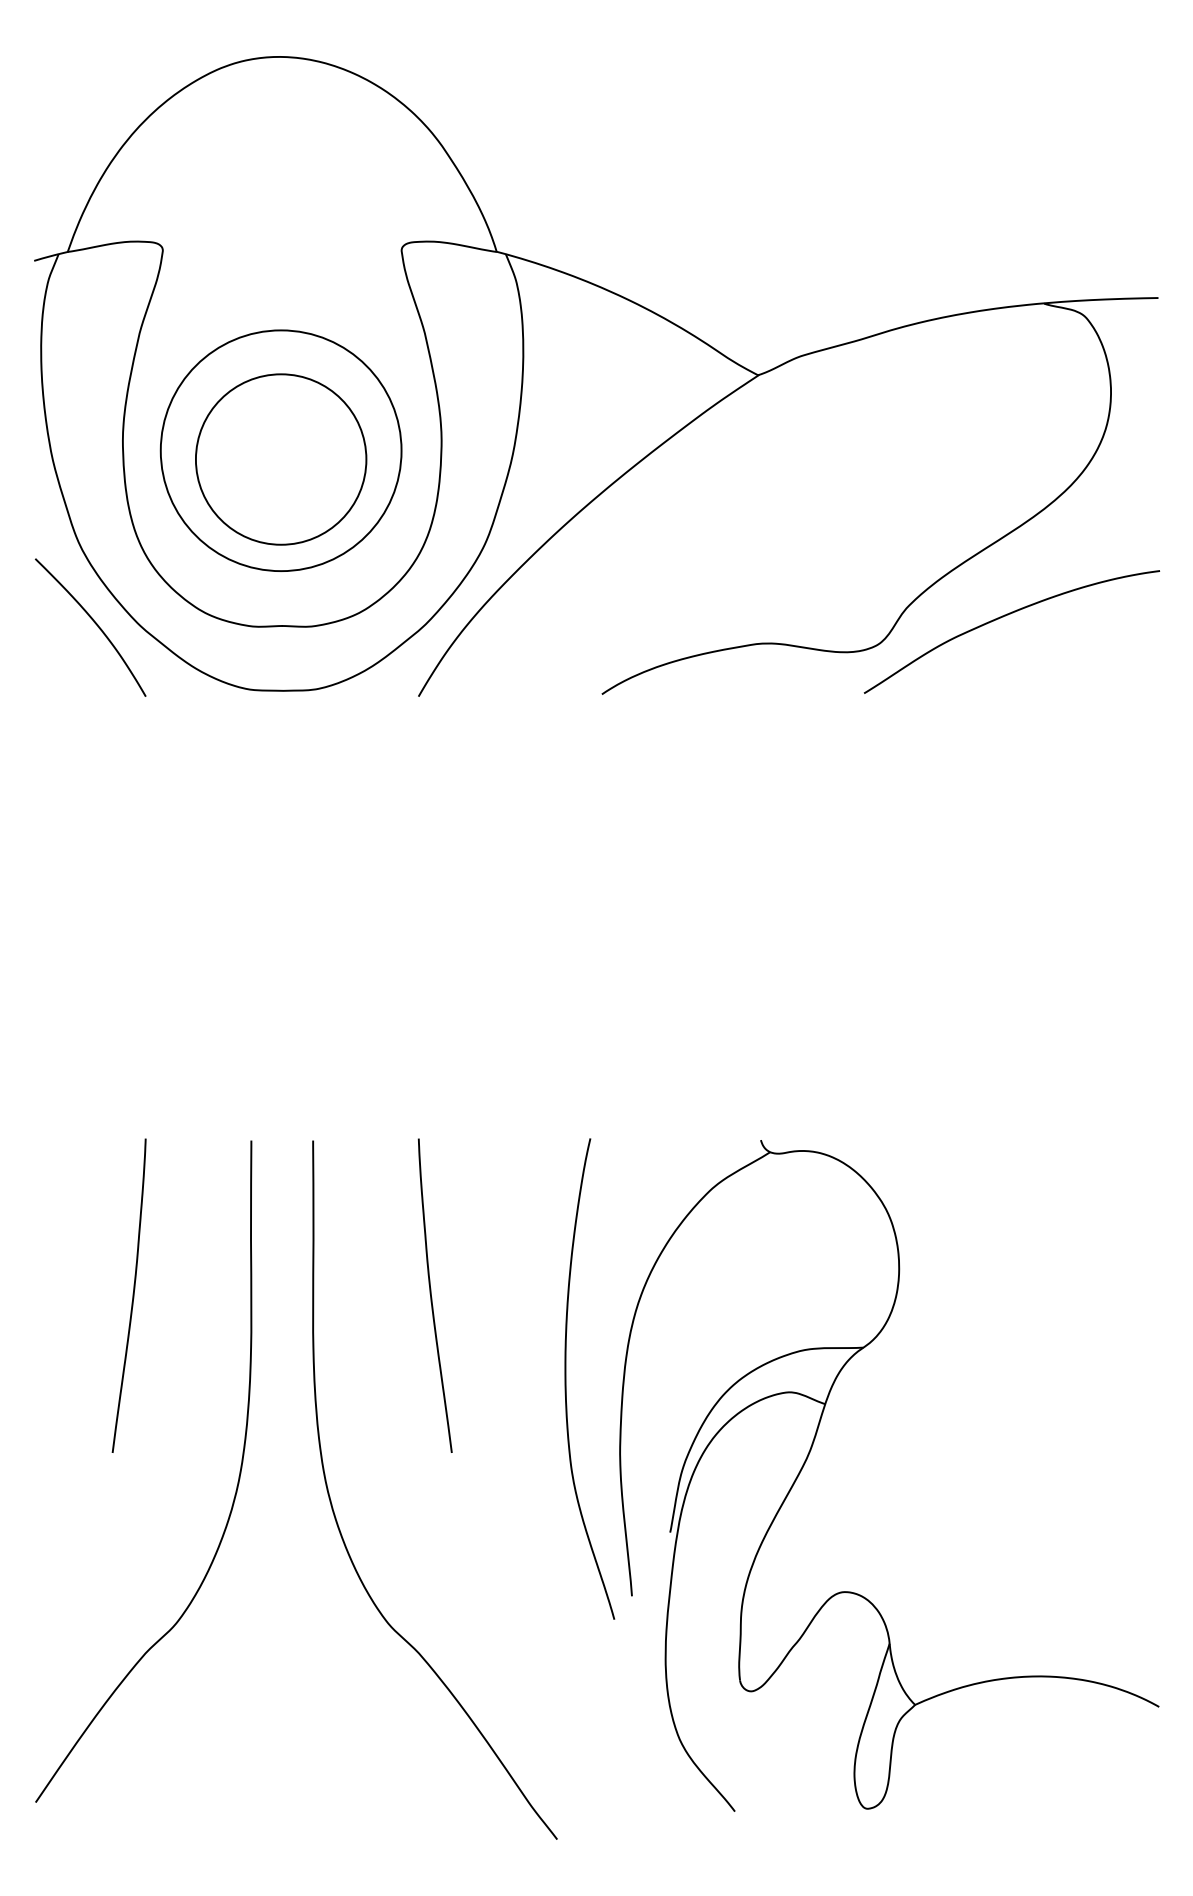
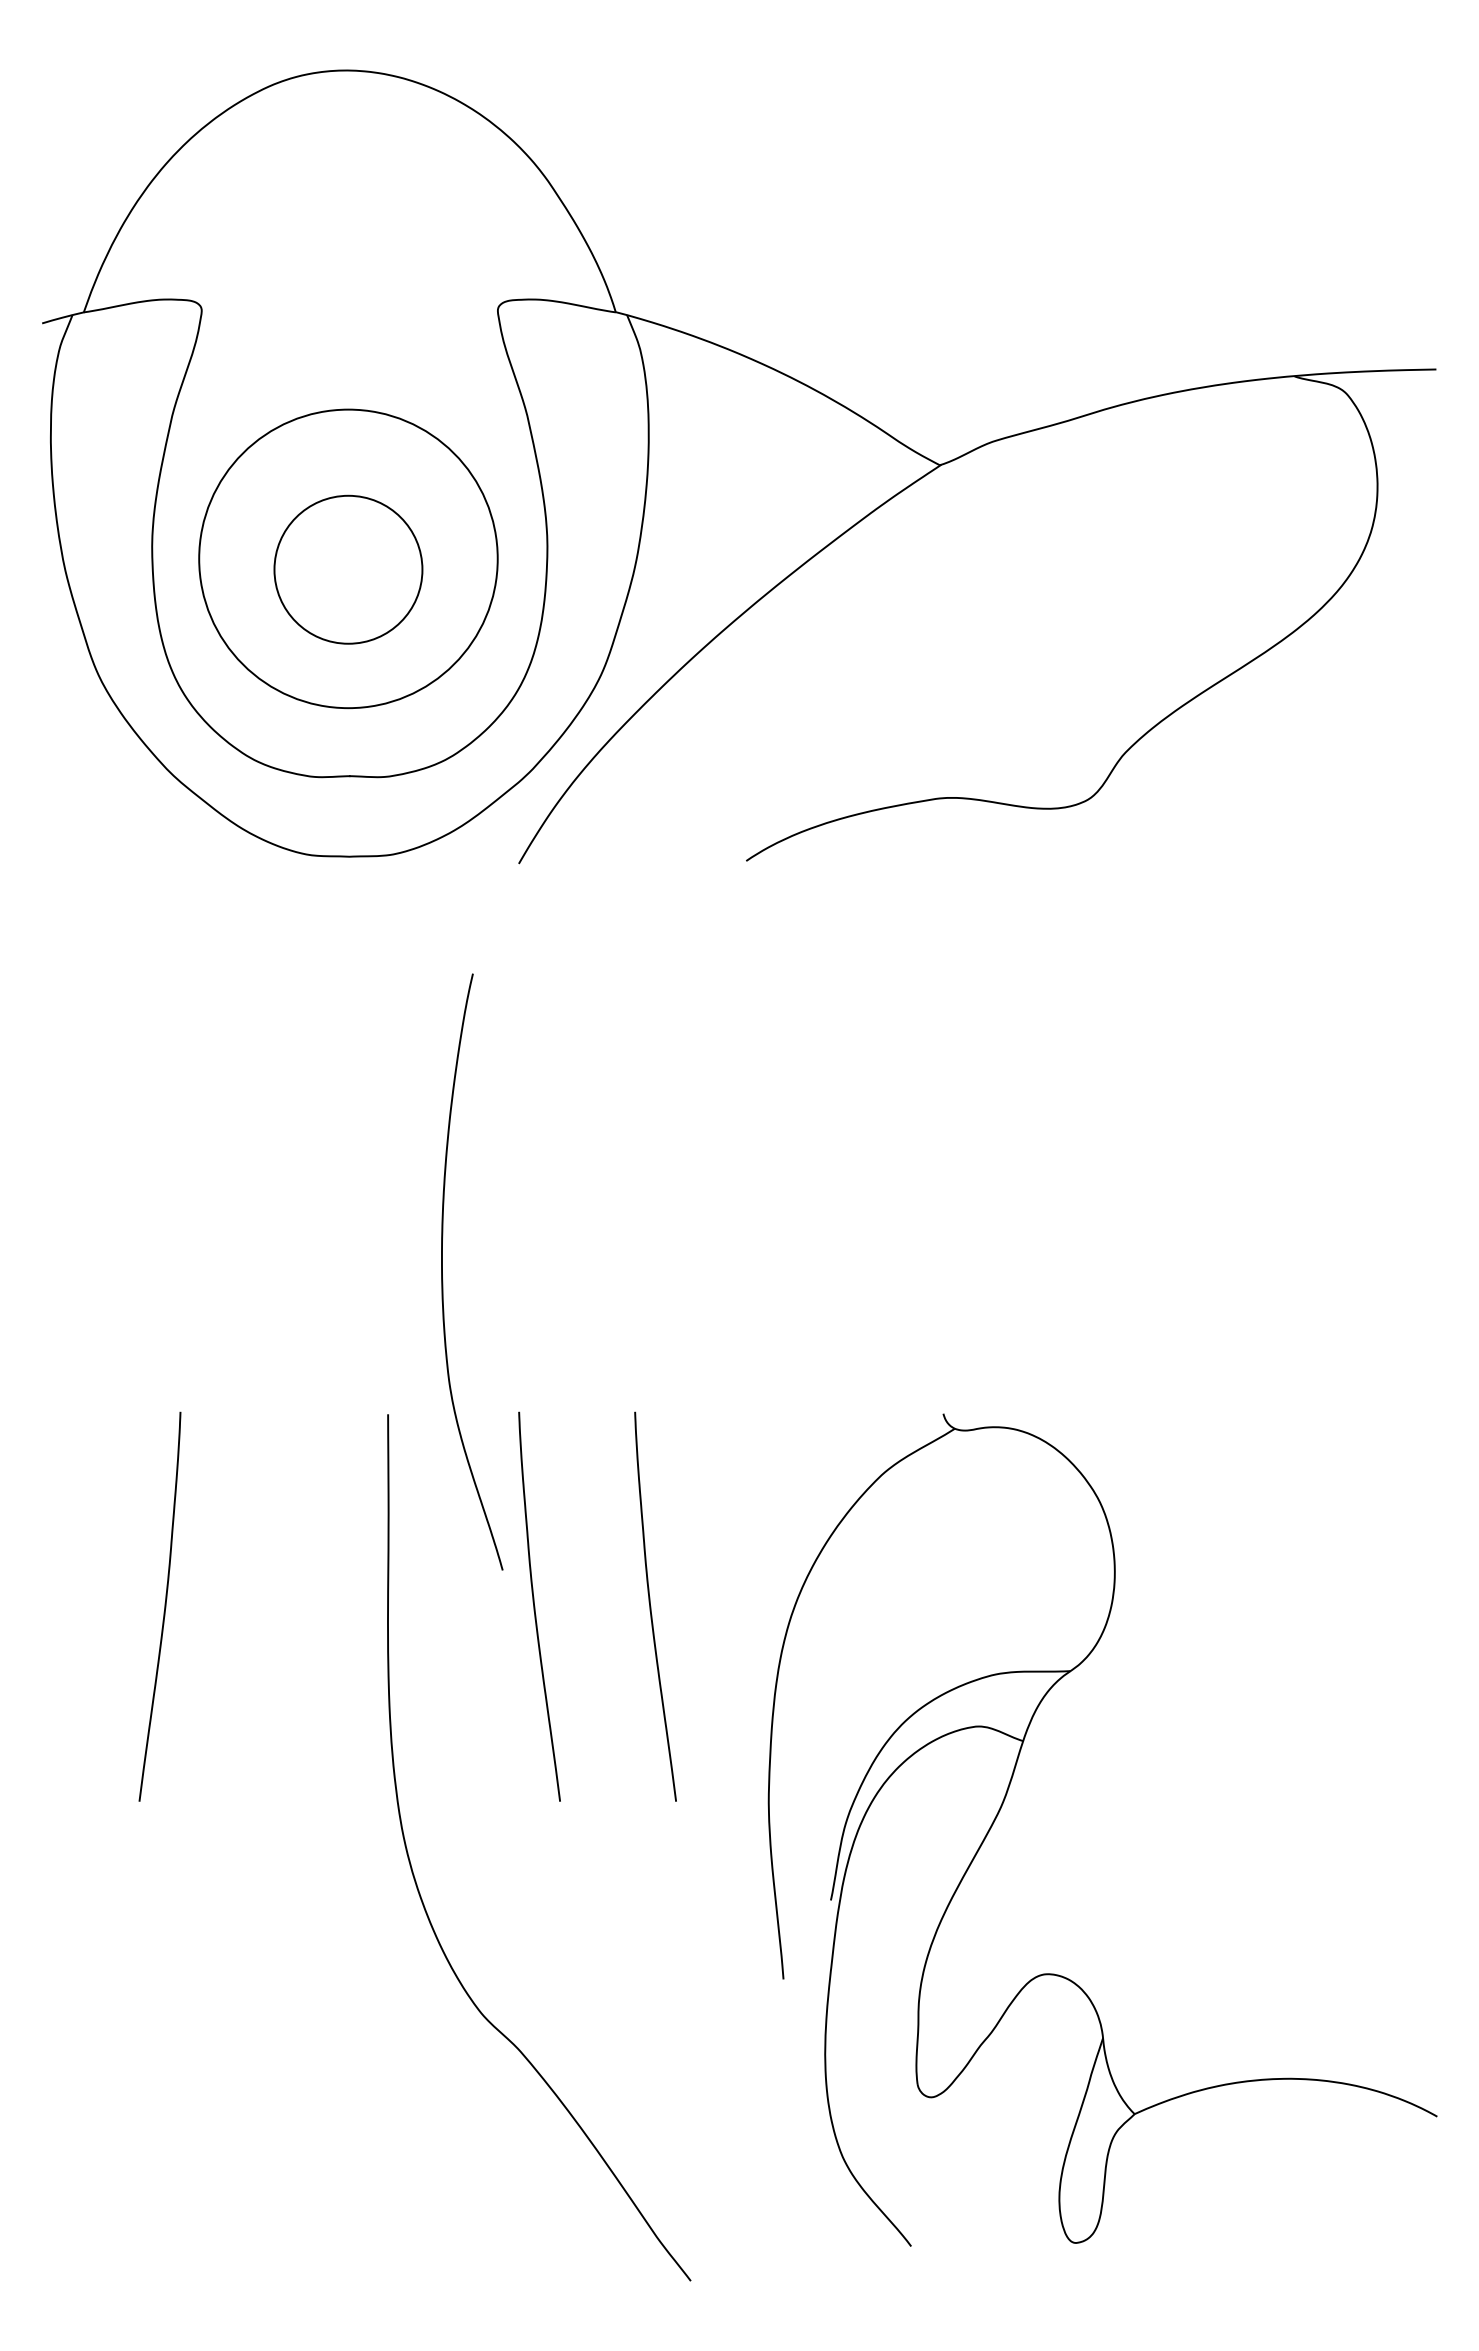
circle: (281, 459) -> (348, 569), size x0.7
curve: (1005, 616) -> (1246, 764), removed
curve: (94, 623) -> (117, 773), removed
curve: (525, 1295) -> (651, 1606), added
curve: (565, 1378) -> (442, 1271), moved
curve: (233, 1498) -> (289, 1858), removed

